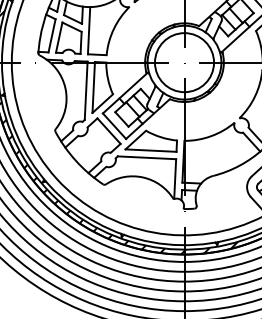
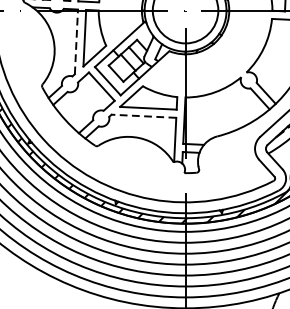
line: (86, 90) -> (76, 41), solid -> dashed
line: (146, 157) -> (143, 115), solid -> dashed

